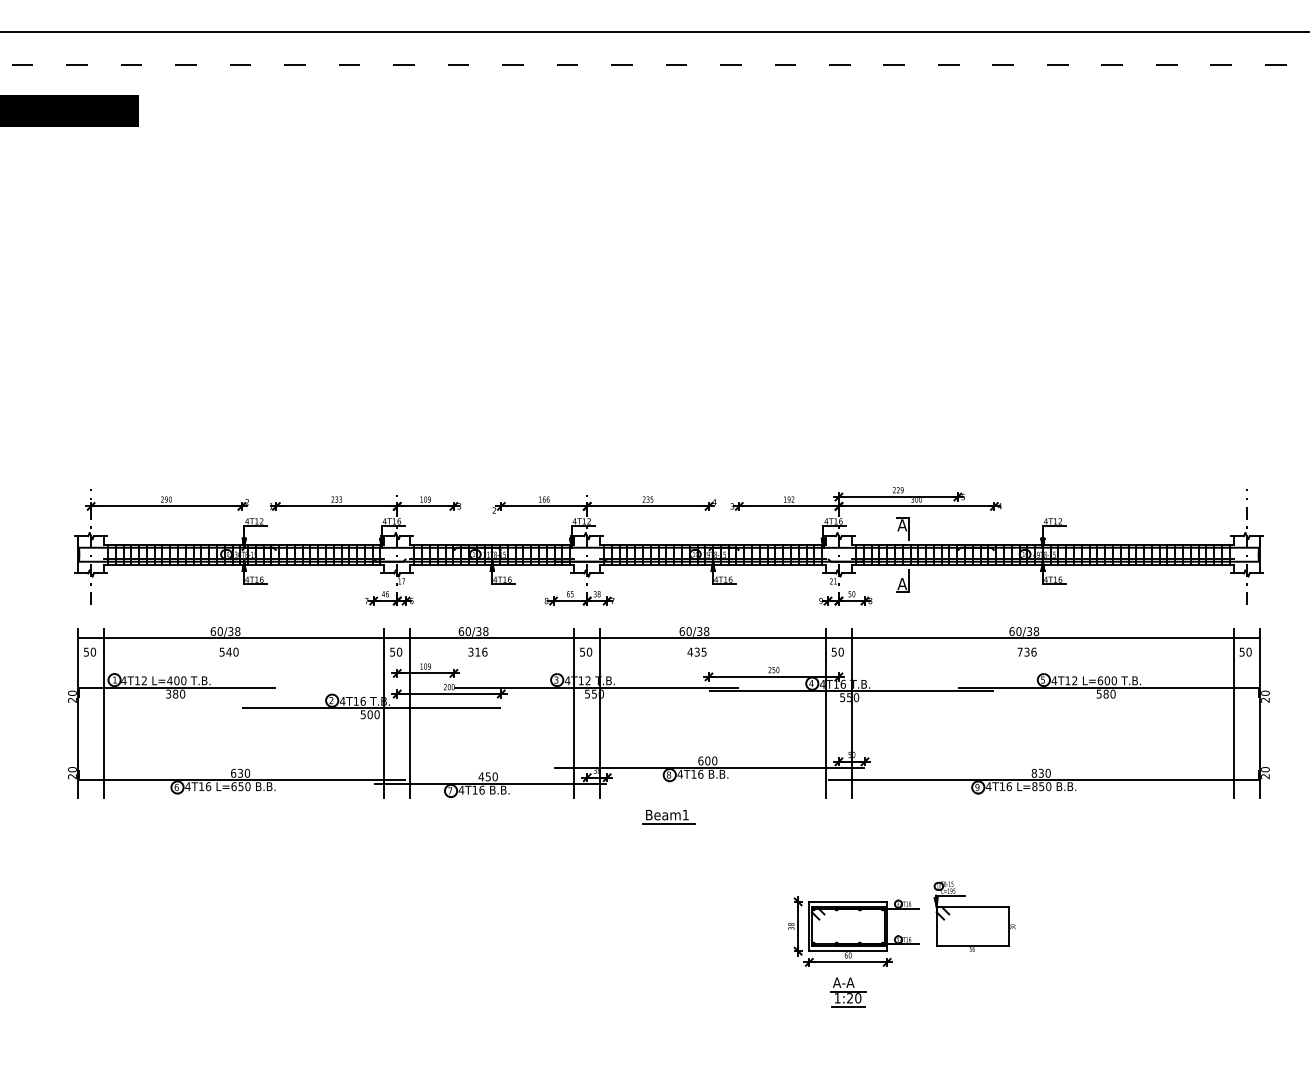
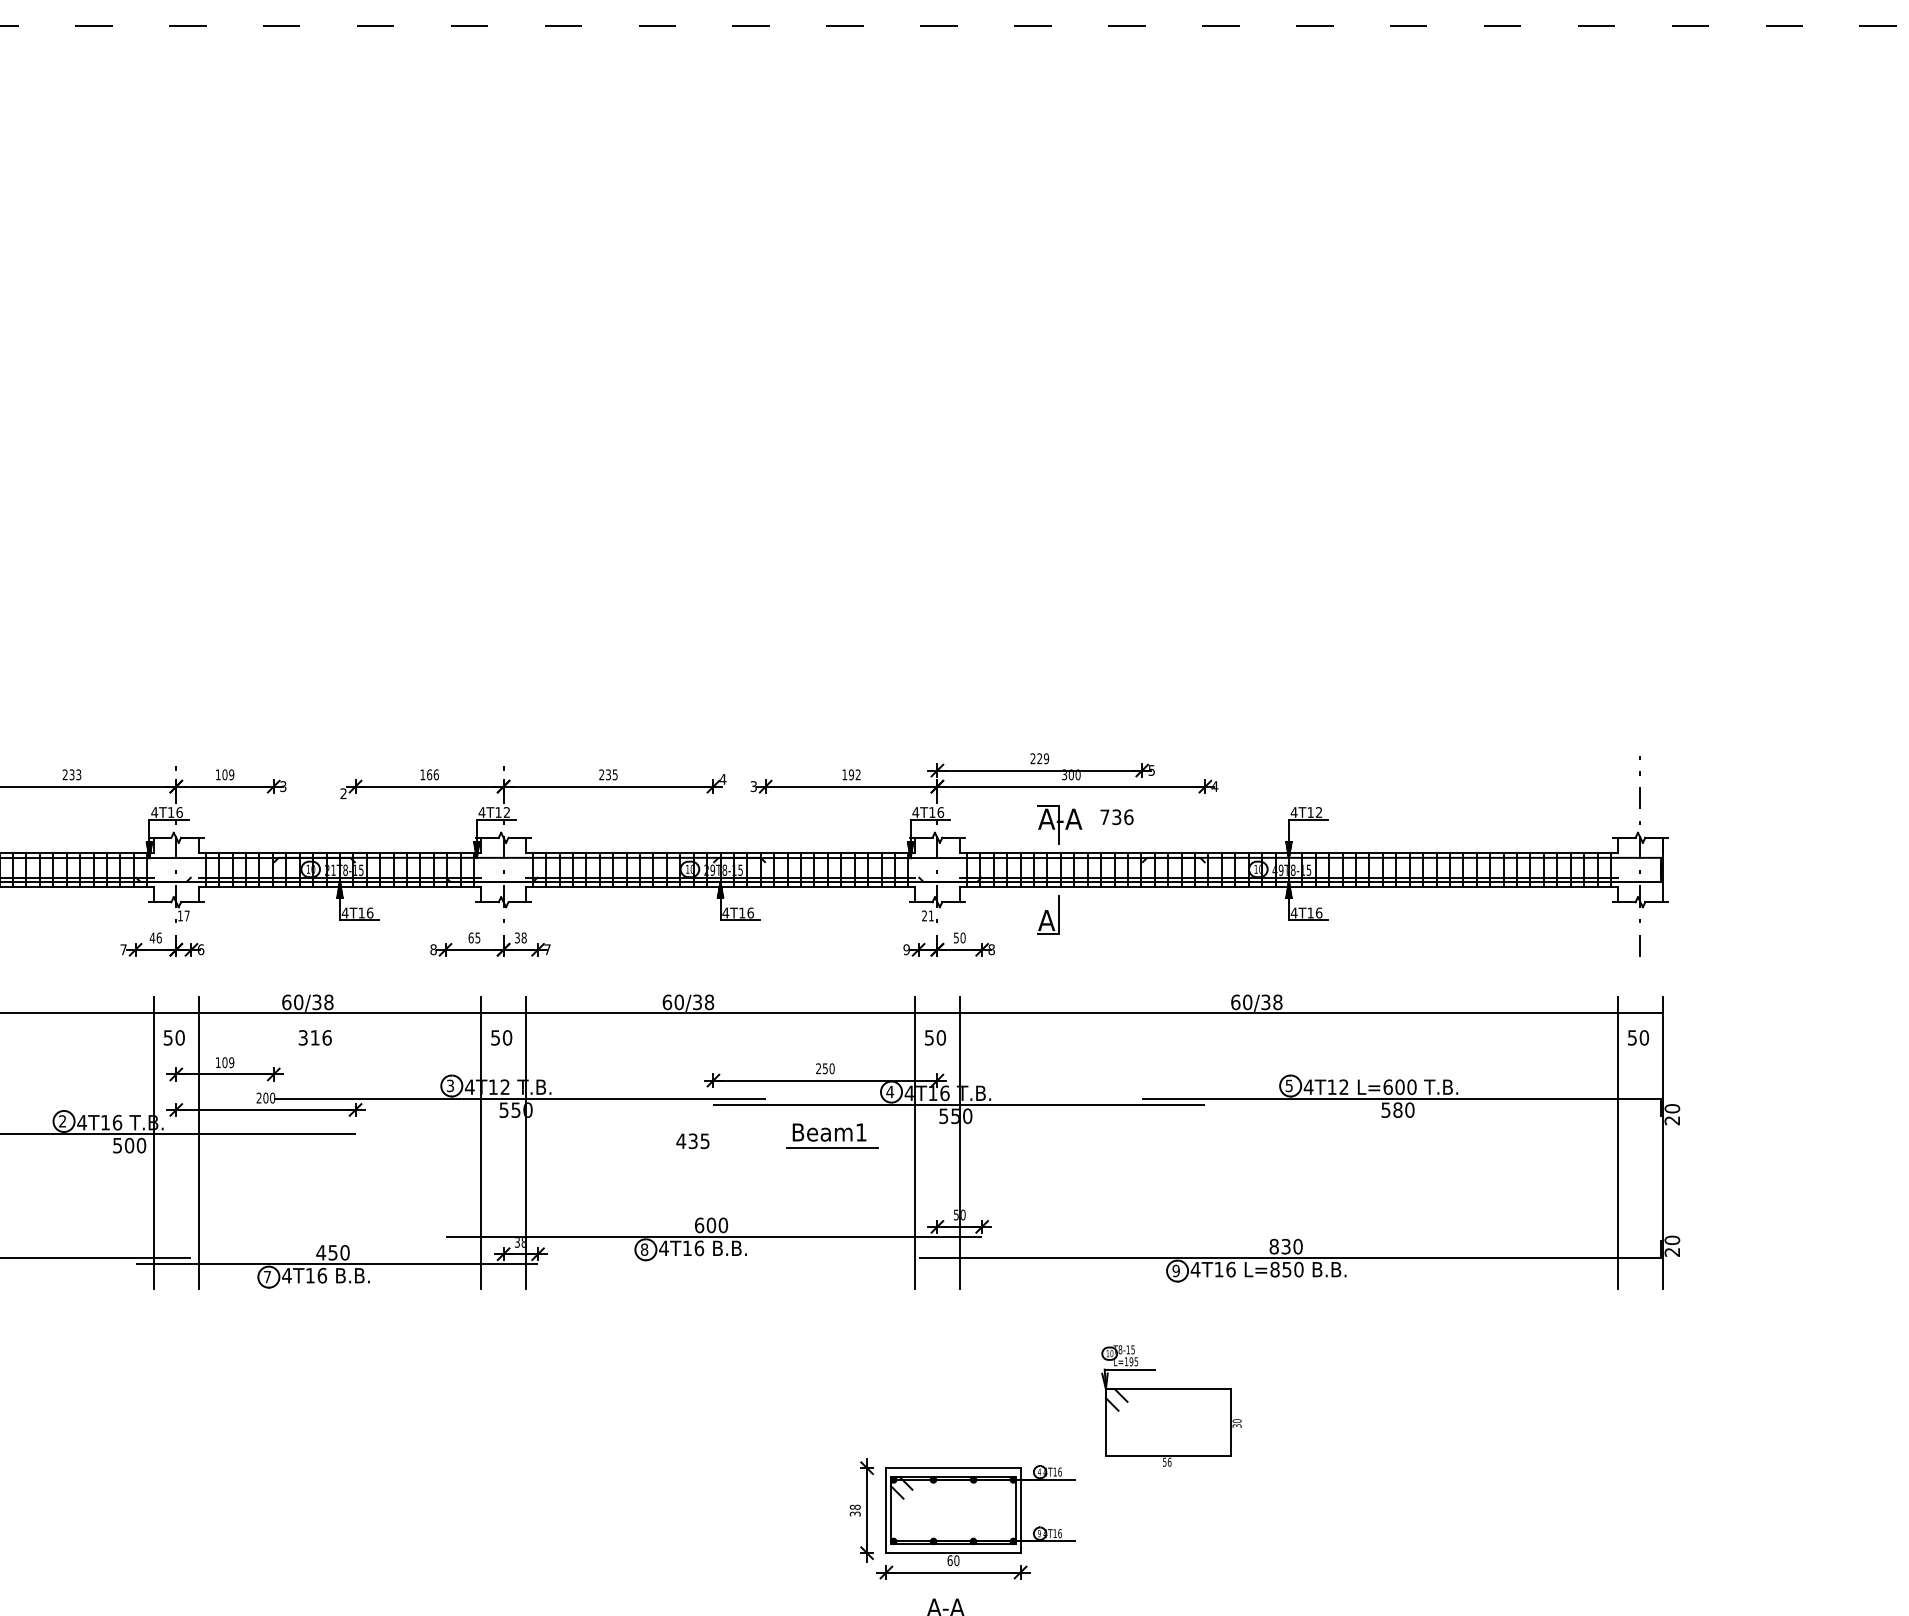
text: (916, 525) -> (1071, 819), A -> A-A
text: (696, 651) -> (691, 1140), moved
text: (1026, 651) -> (1115, 816), moved
part: (668, 817) -> (831, 1136), moved
part: (974, 916) -> (1171, 1405), moved

